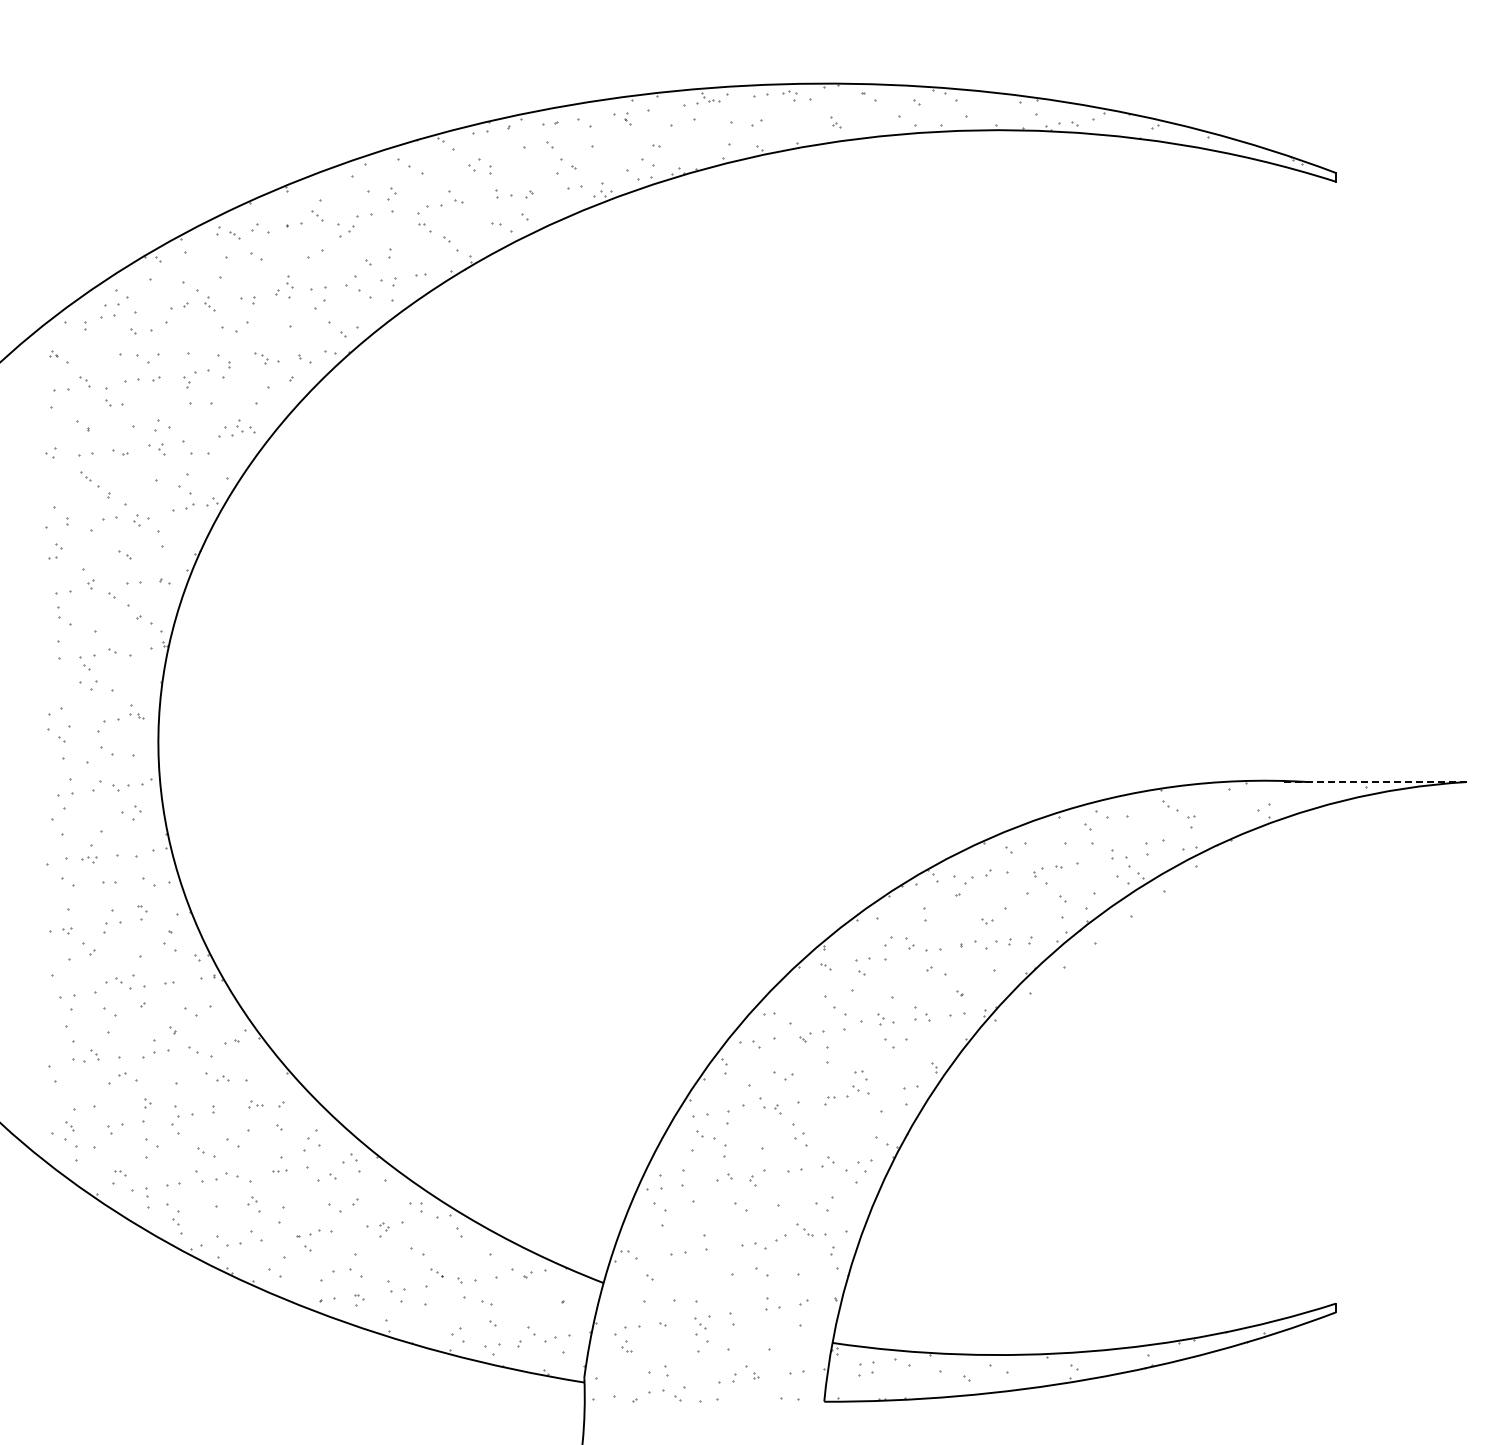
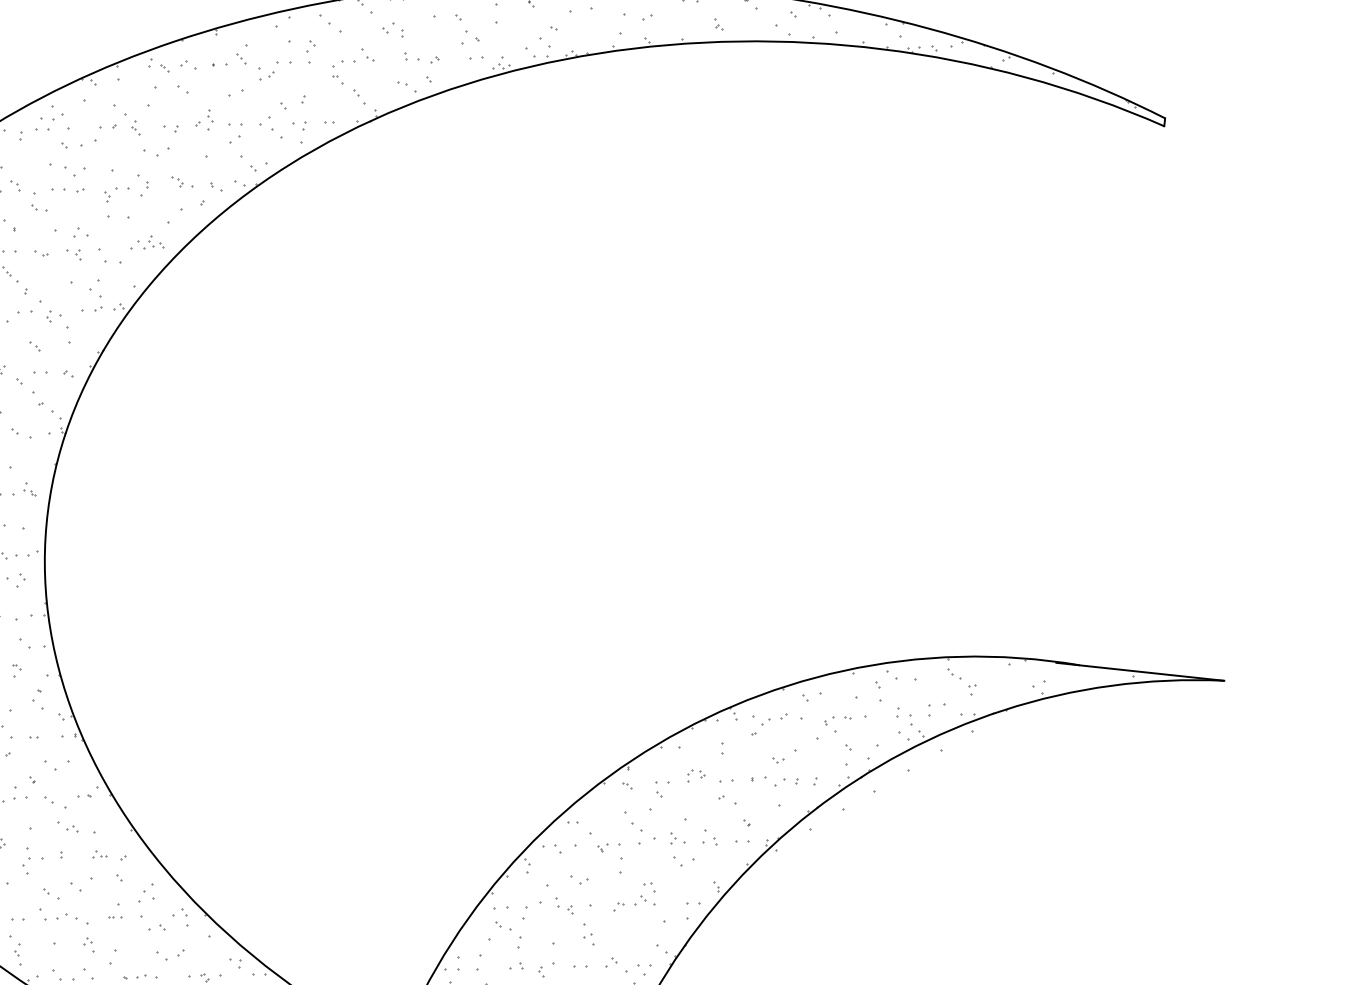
line: (1373, 782) -> (1140, 672), dashed -> solid
part: (899, 948) -> (696, 776), size x0.62

